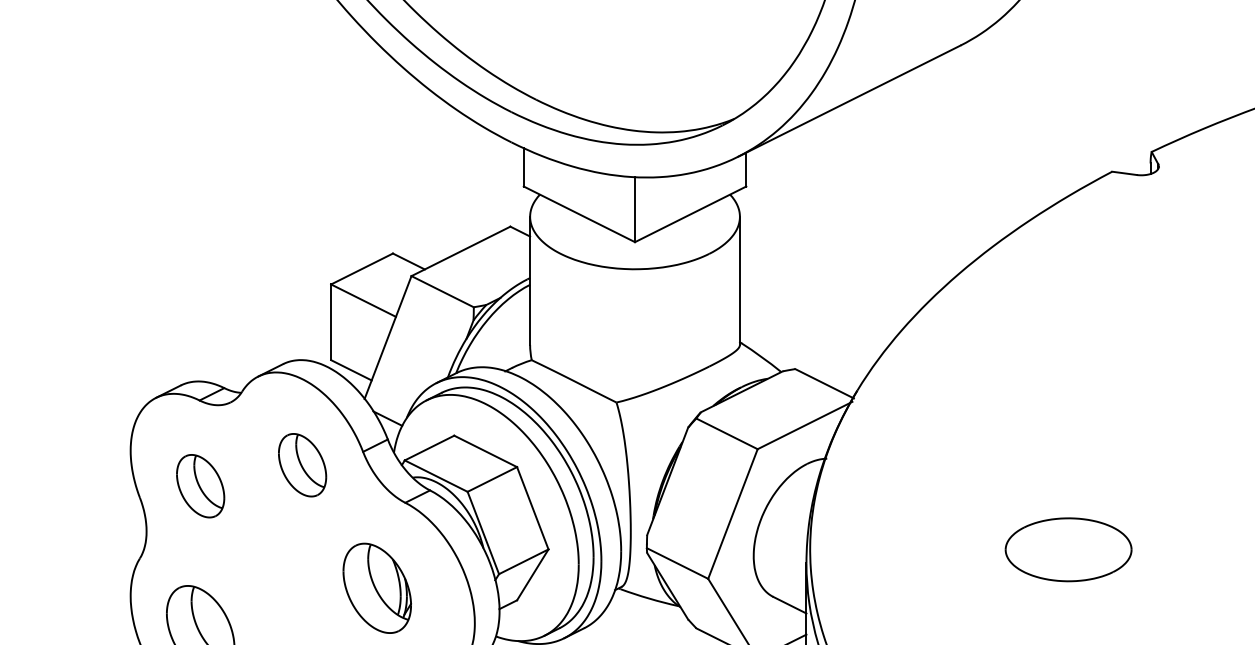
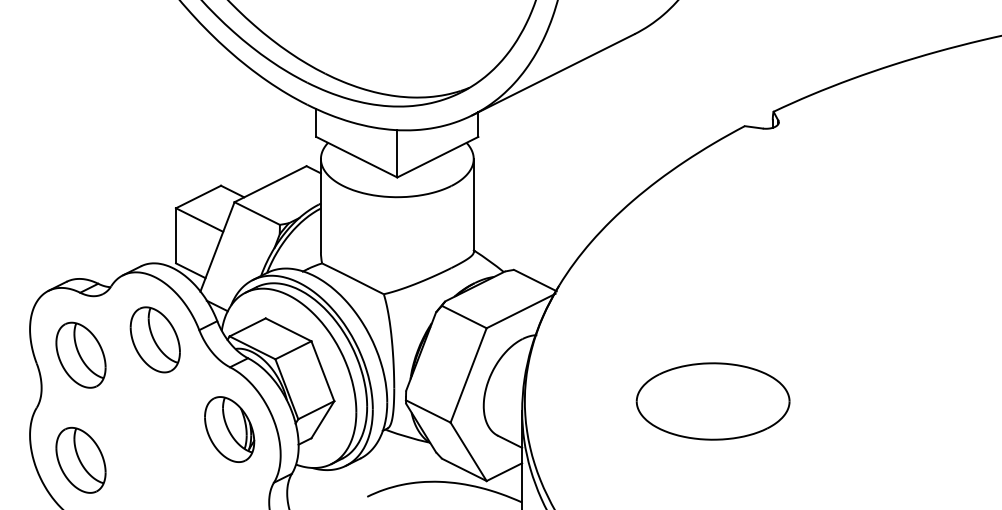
part: (301, 464) -> (154, 339), size x1.43
part: (199, 485) -> (80, 354), size x1.43
part: (1067, 549) -> (712, 401), size x1.67
part: (377, 588) -> (229, 429), moved

